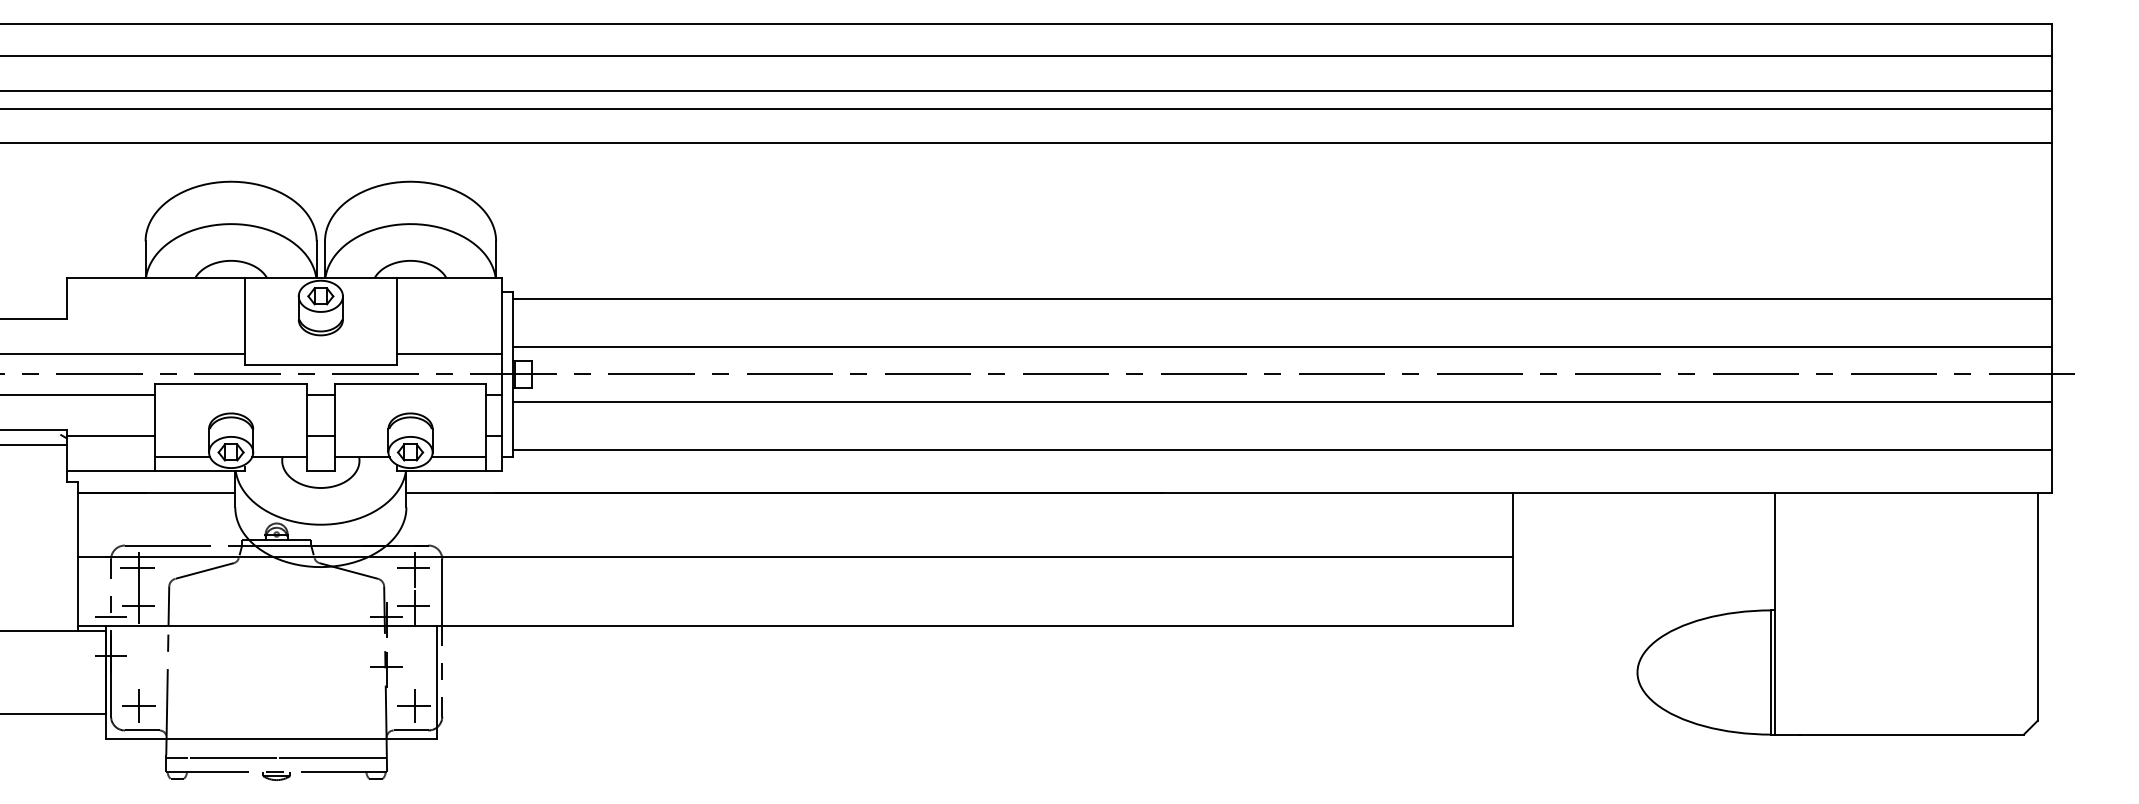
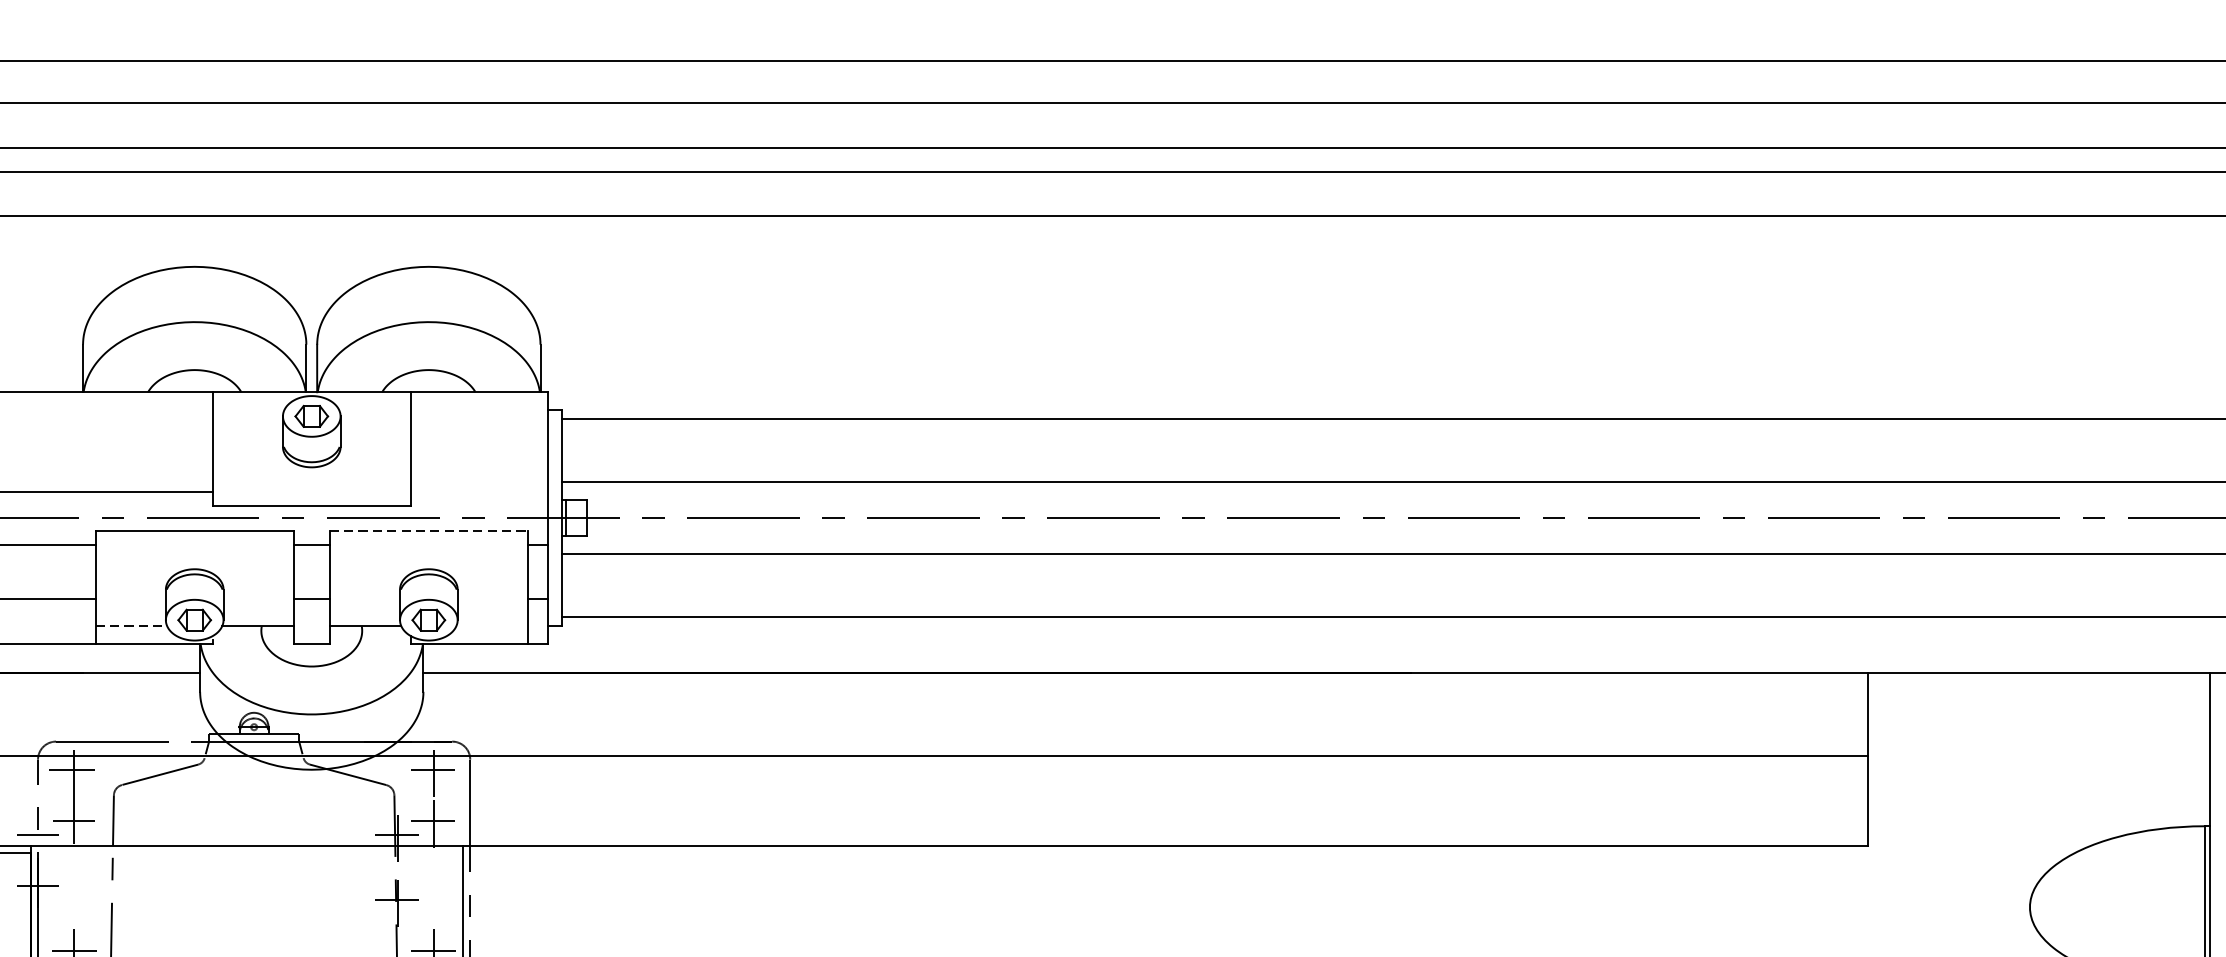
line: (448, 353) -> (478, 491), removed
line: (410, 383) -> (428, 530), solid -> dashed
line: (183, 457) -> (132, 626), solid -> dashed
line: (458, 457) -> (491, 626), removed

